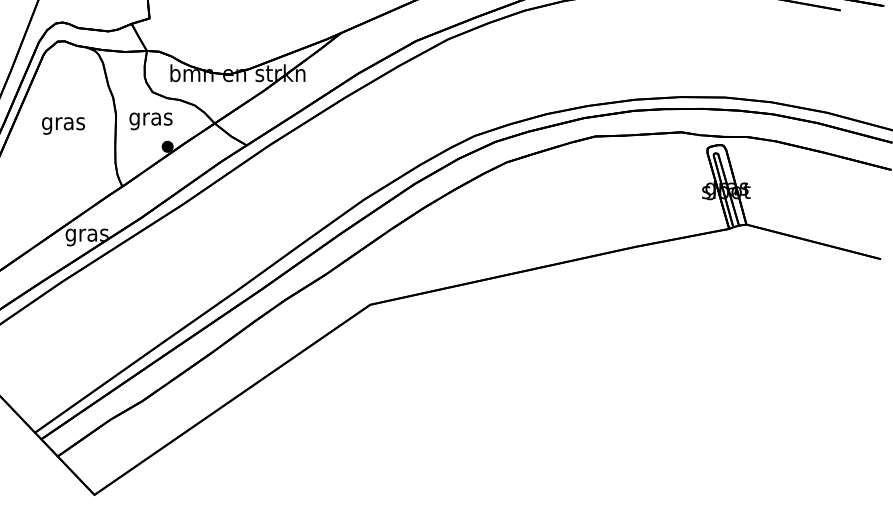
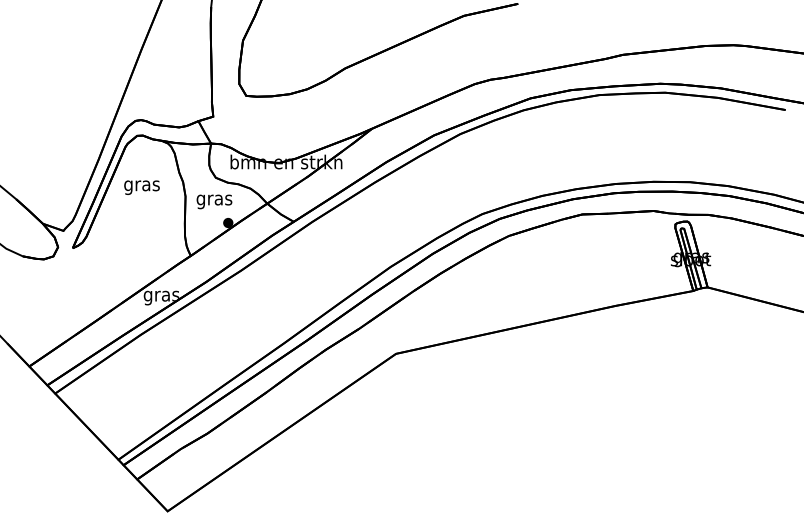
text: (62, 125) -> (141, 187), moved

